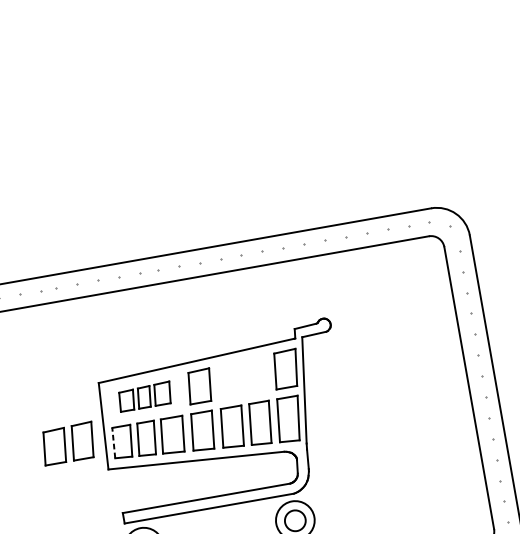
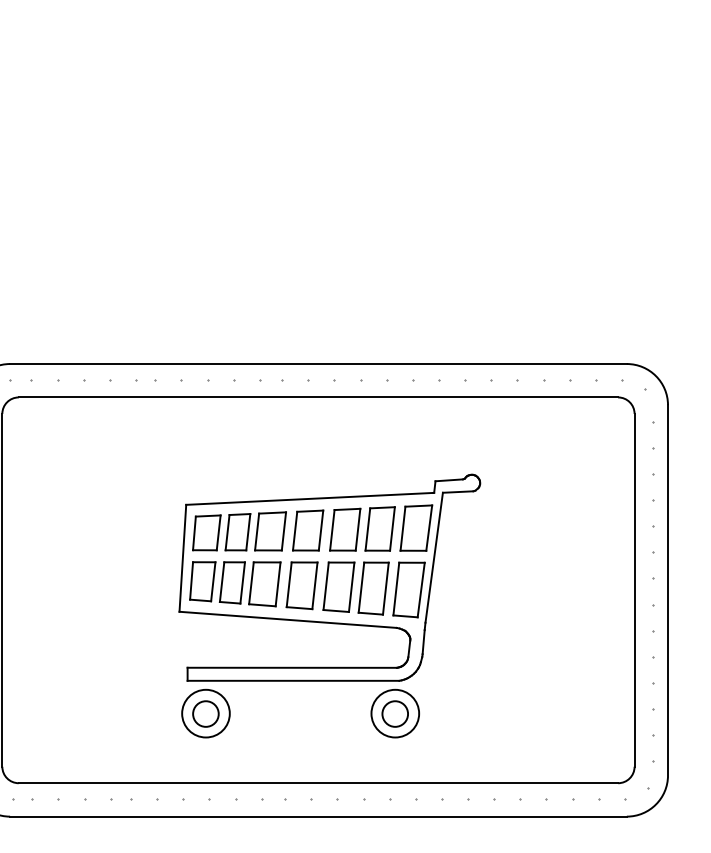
part: (145, 396) -> (239, 531), size x1.43
line: (113, 442) -> (191, 580), dashed -> solid
part: (68, 443) -> (362, 528), moved

